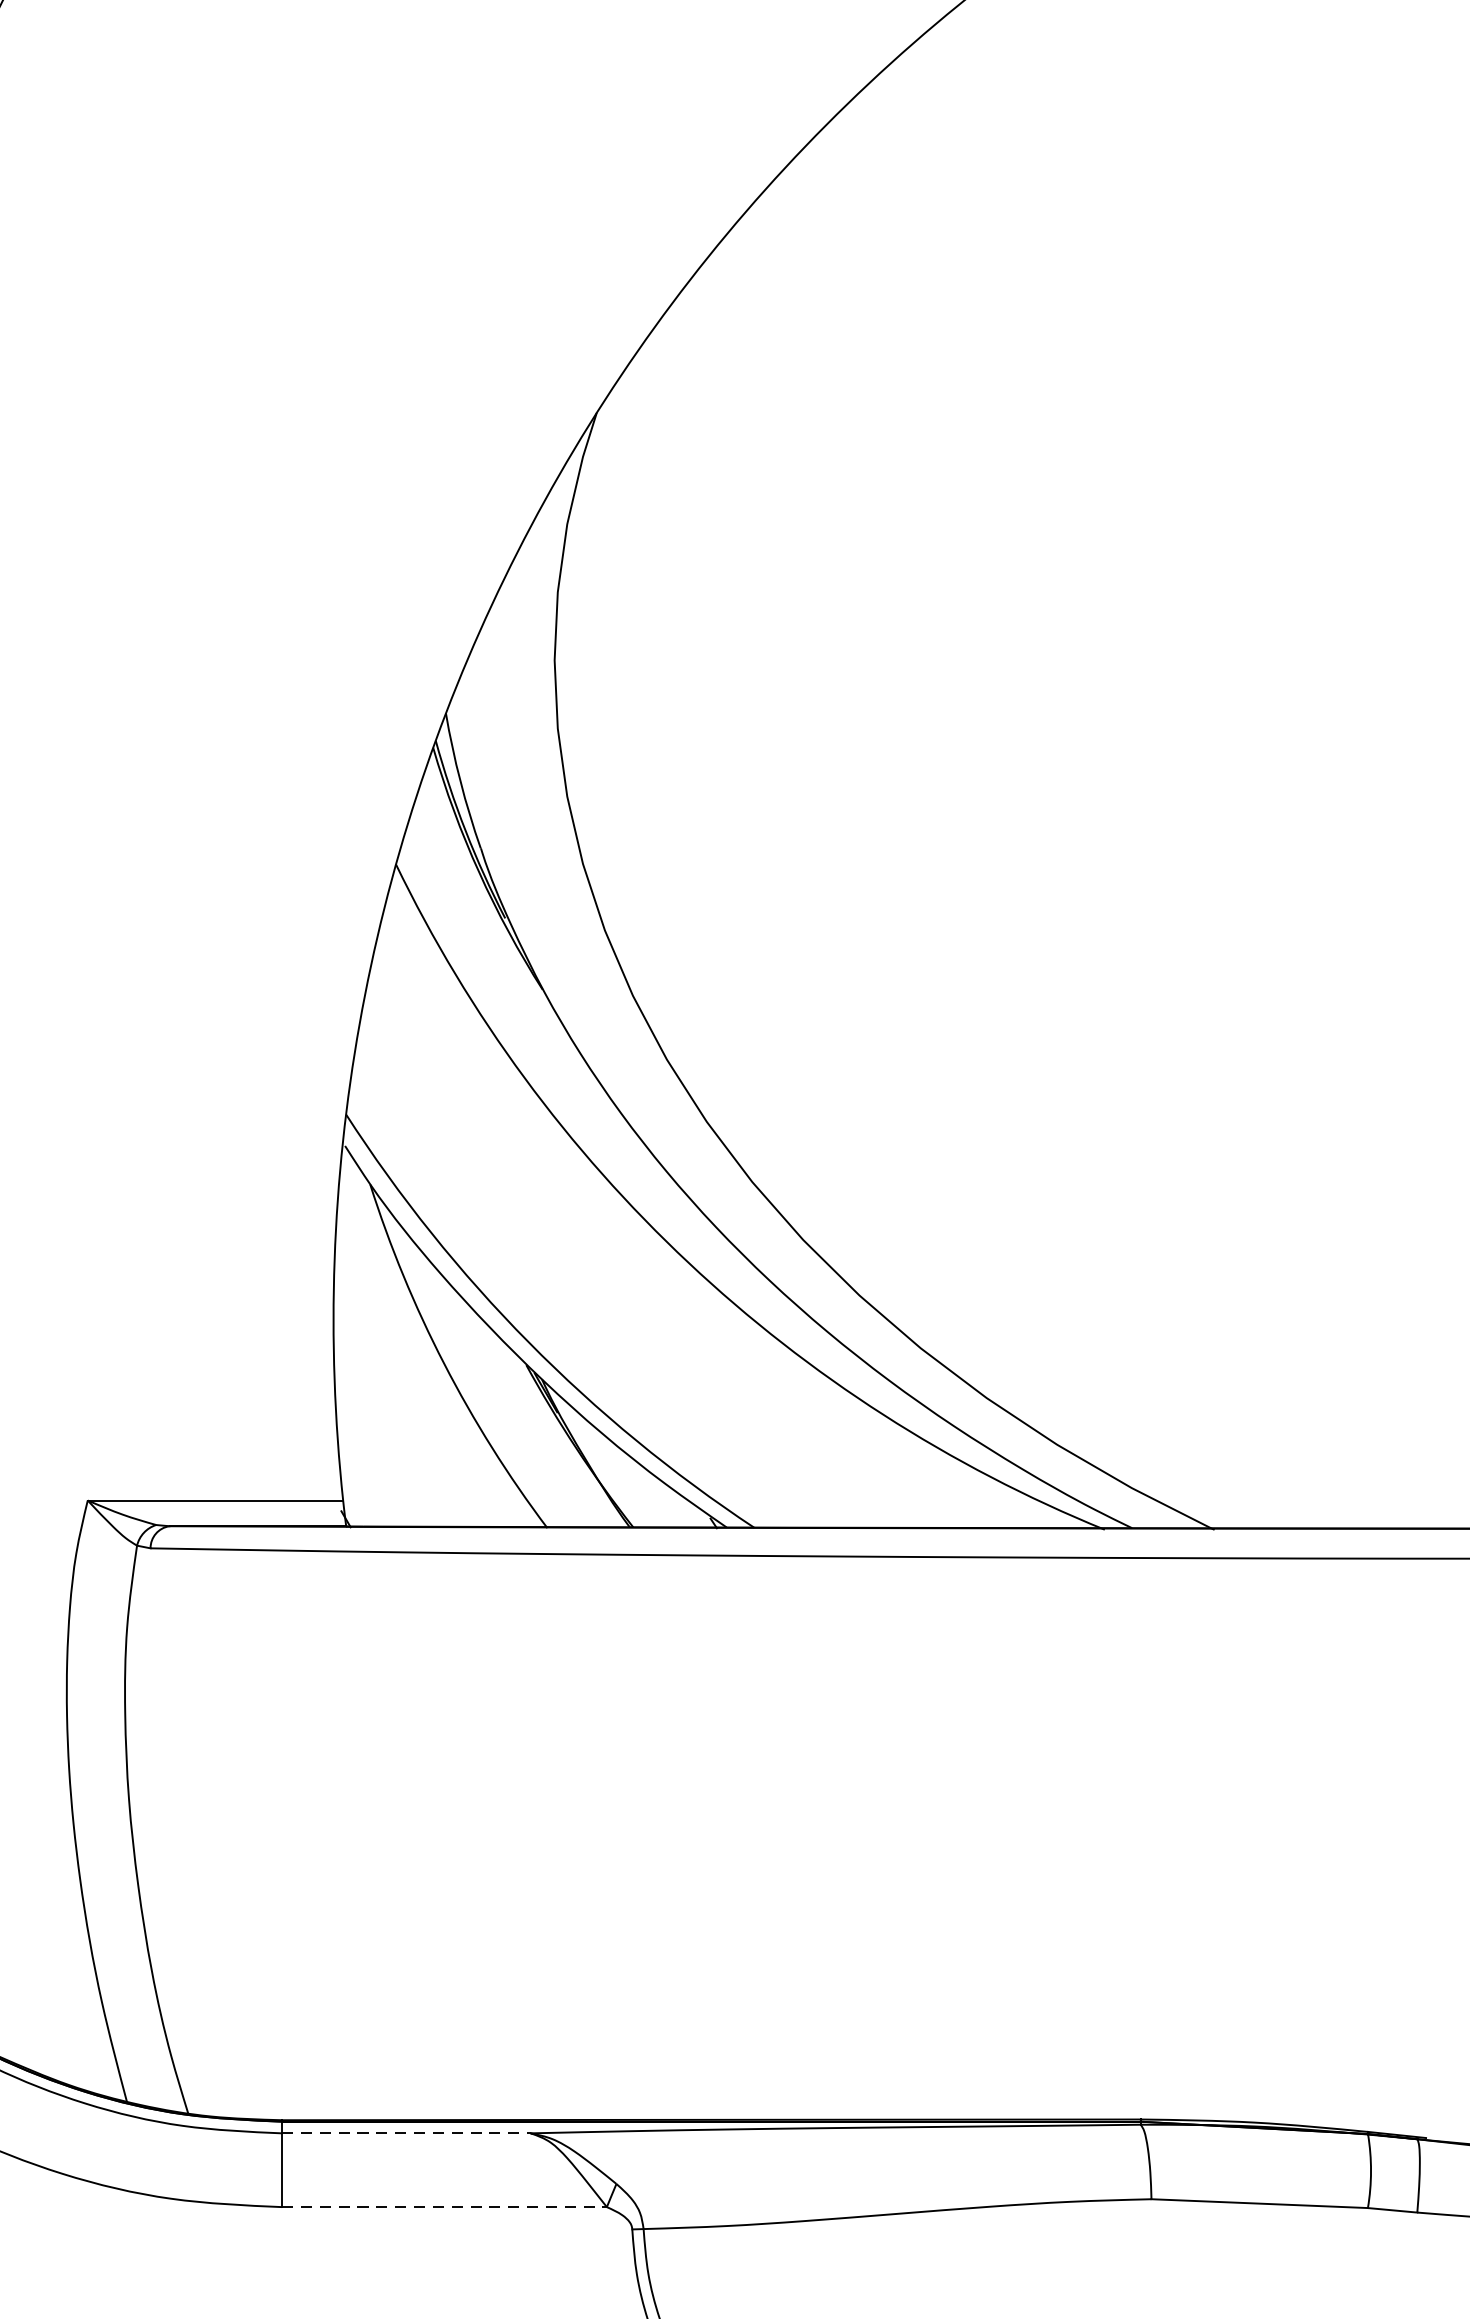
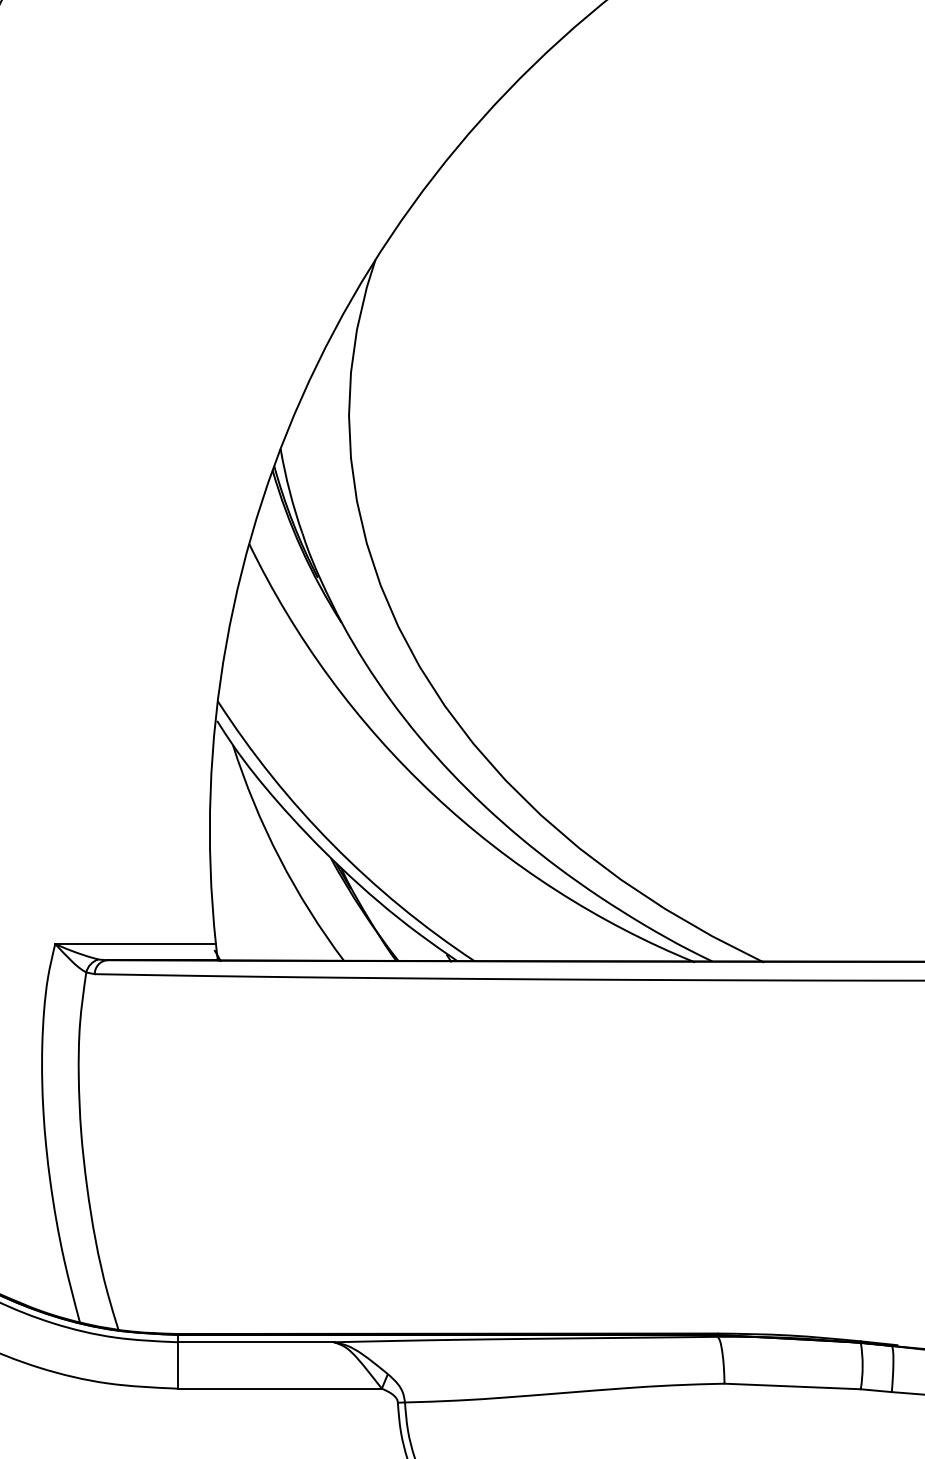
line: (407, 2133) -> (256, 1342), dashed -> solid
line: (445, 2206) -> (280, 1388), dashed -> solid

